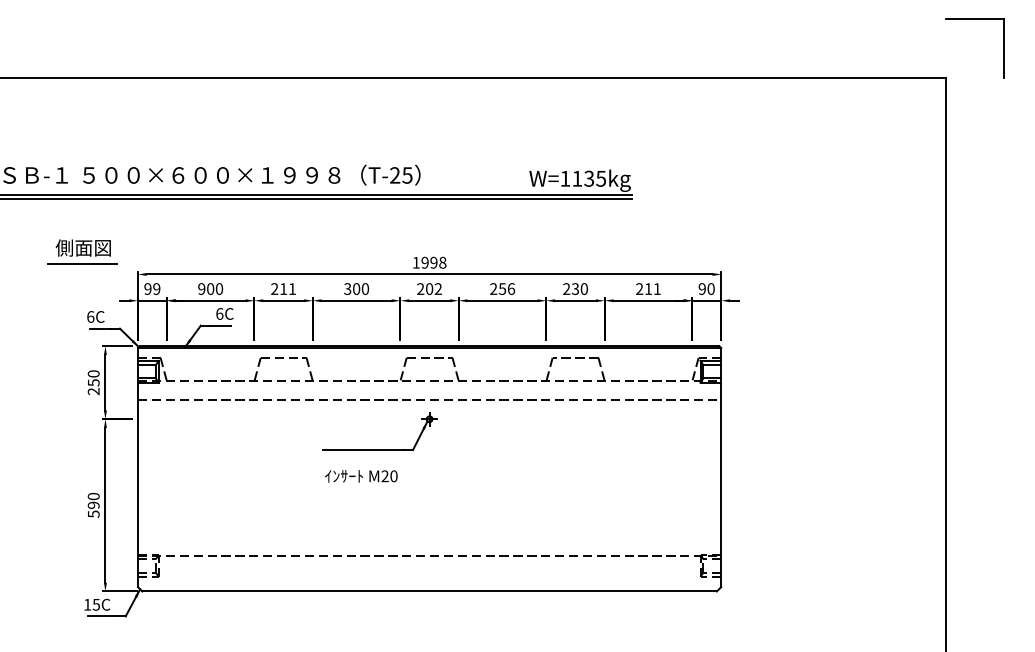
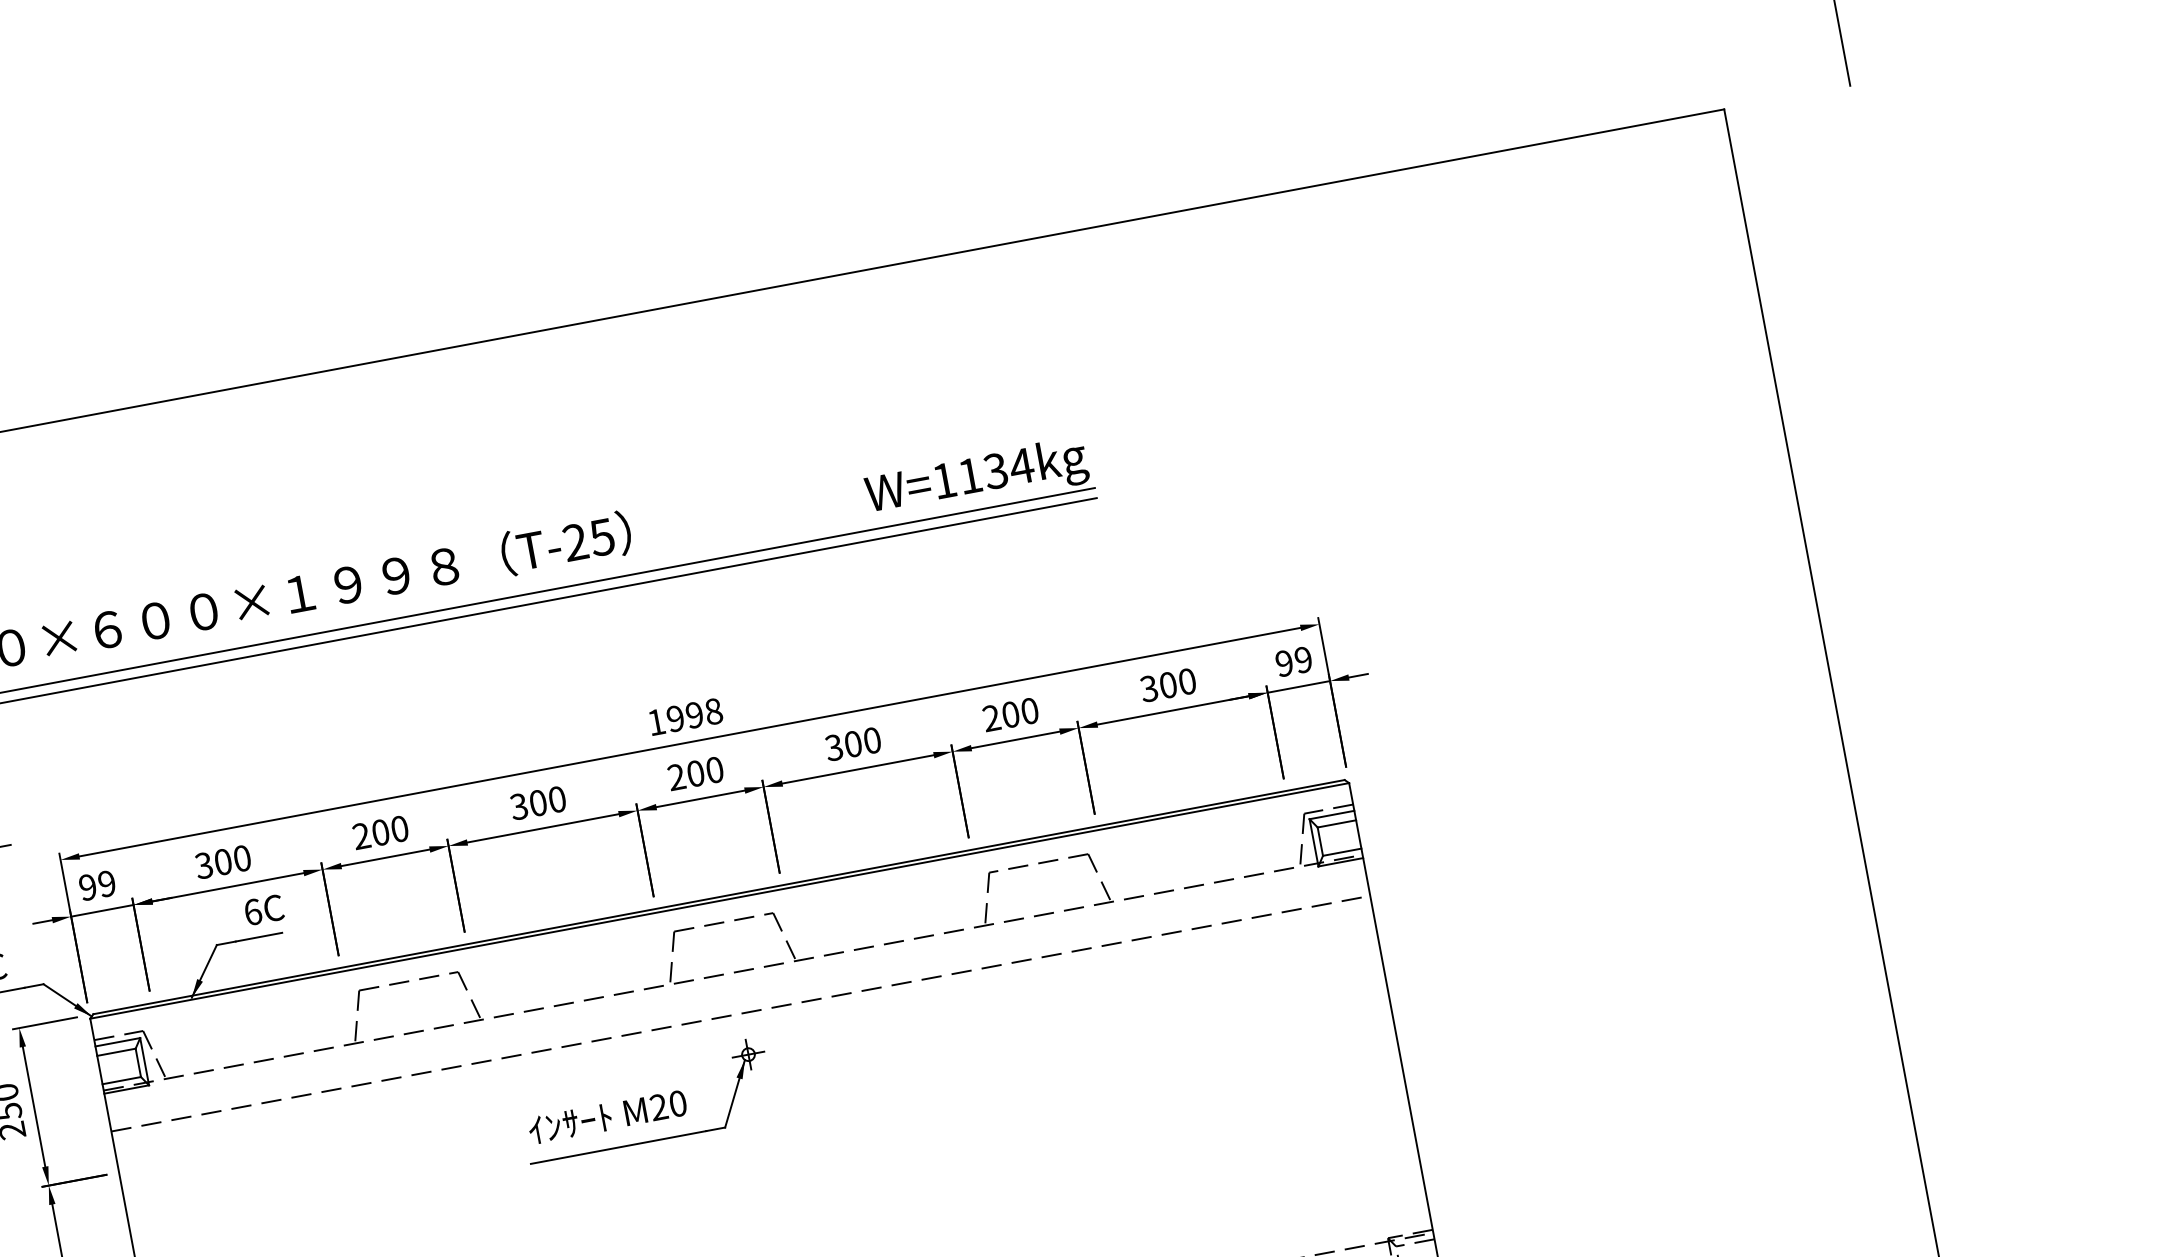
text: (600, 178) -> (1020, 465), W=1135kg -> W=1134kg
text: (201, 288) -> (203, 864), 900 -> 300
text: (288, 288) -> (391, 829), 211 -> 200
text: (437, 288) -> (712, 769), 202 -> 200
text: (502, 288) -> (852, 742), 256 -> 300
text: (575, 288) -> (1010, 713), 230 -> 200
text: (648, 288) -> (1168, 684), 211 -> 300
text: (710, 288) -> (1301, 658), 90 -> 99
text: (361, 476) -> (608, 1117), moved

